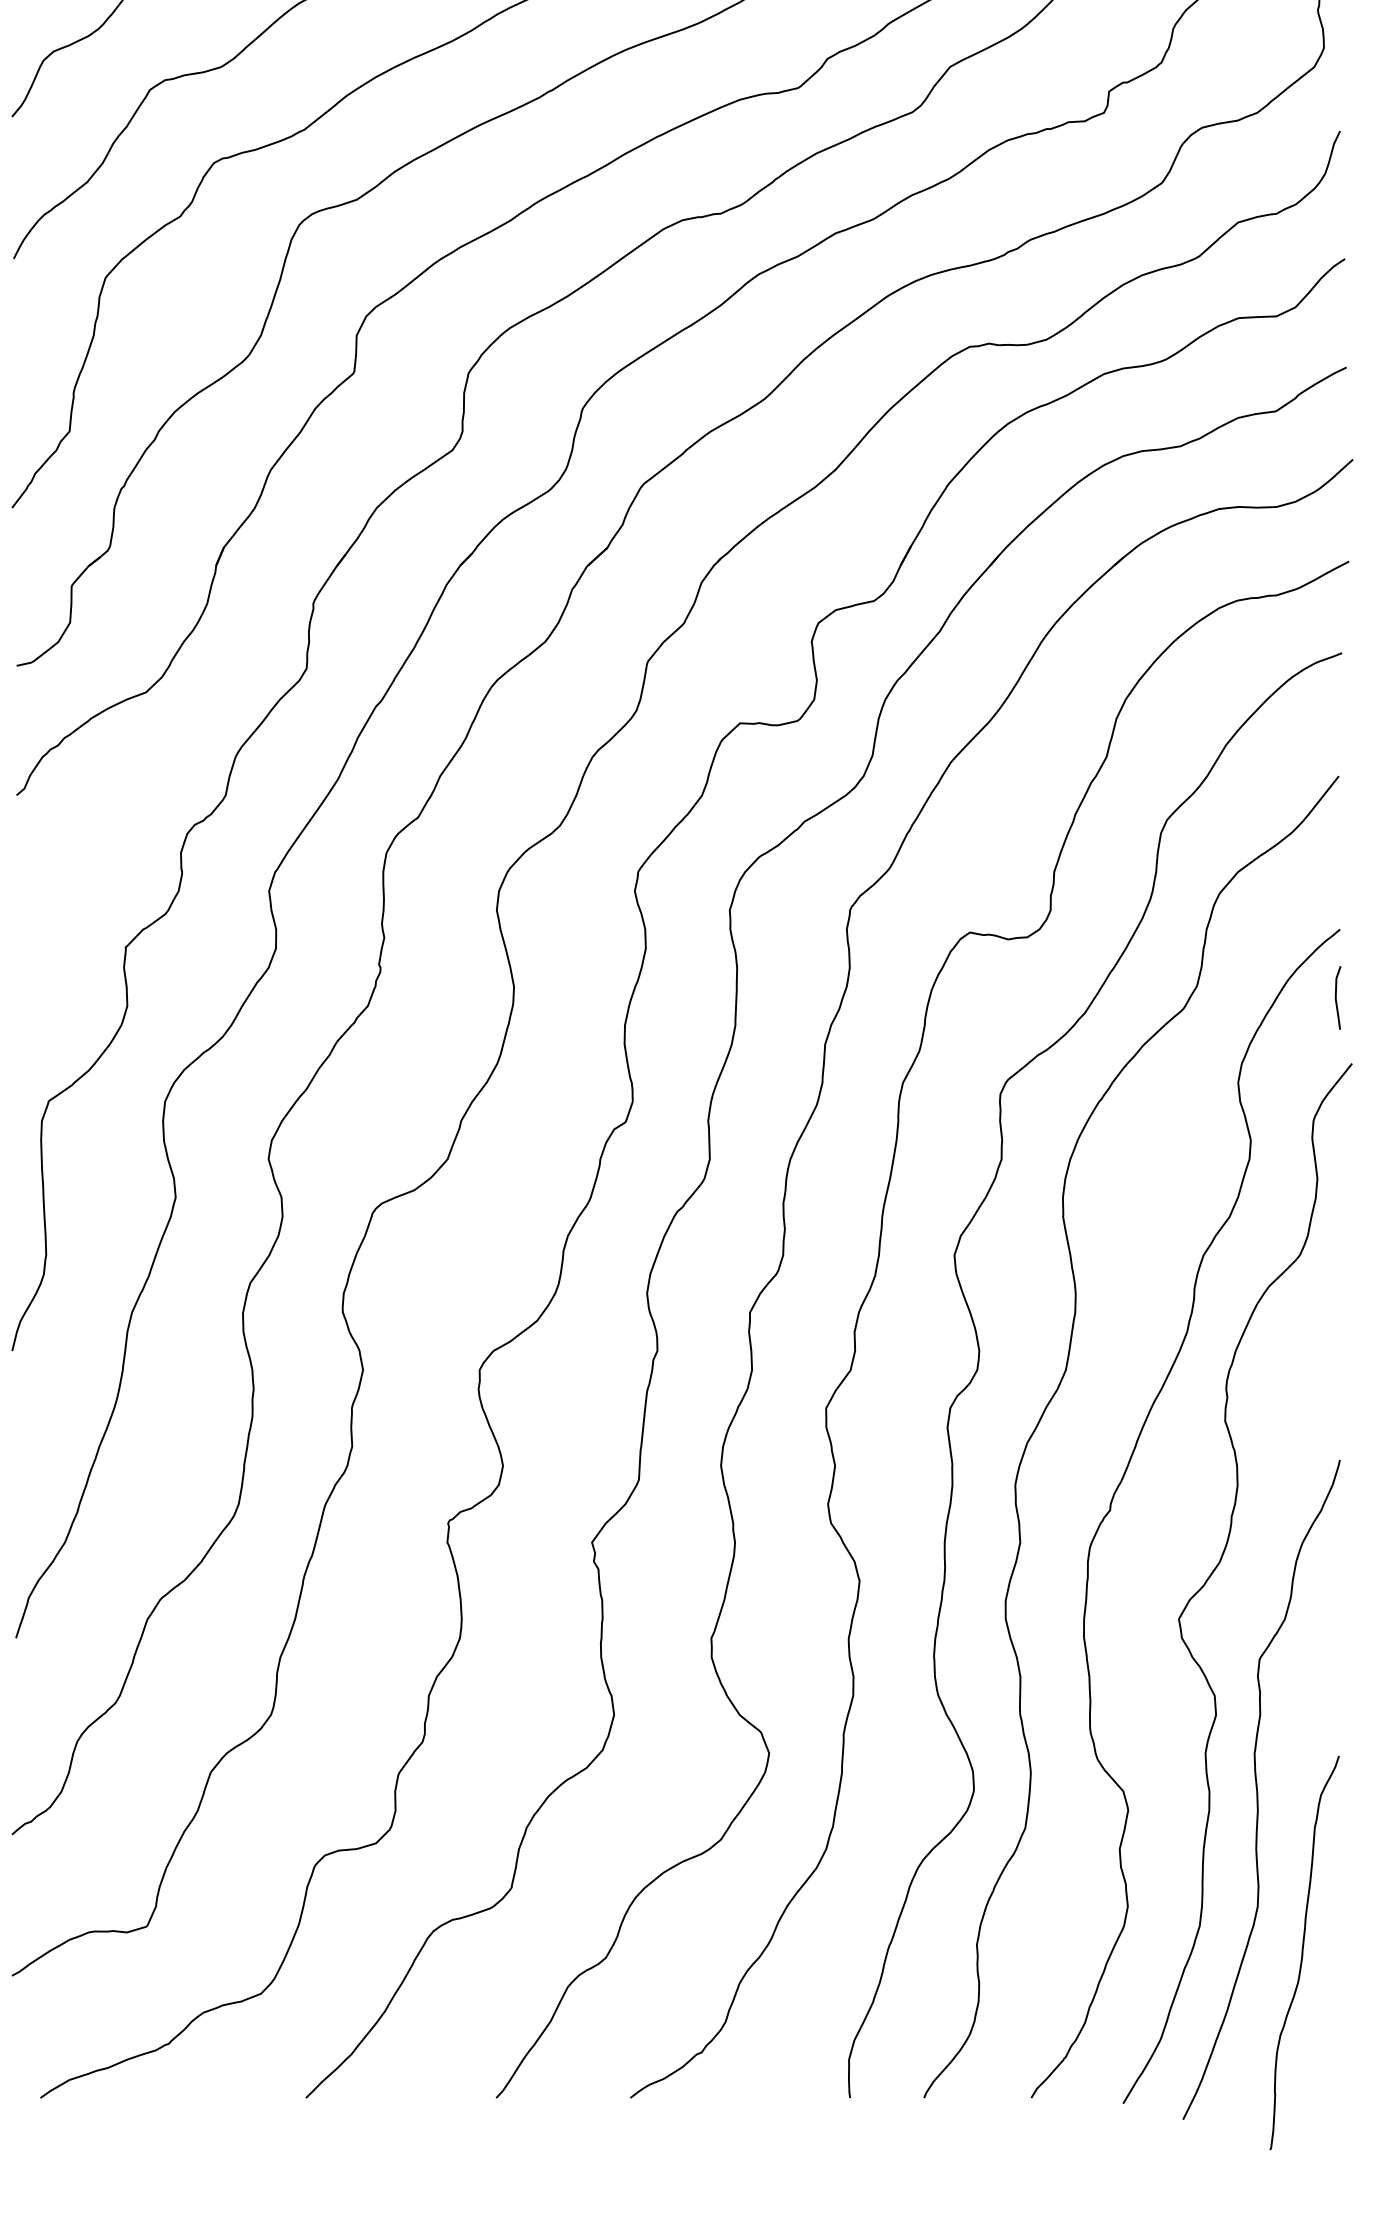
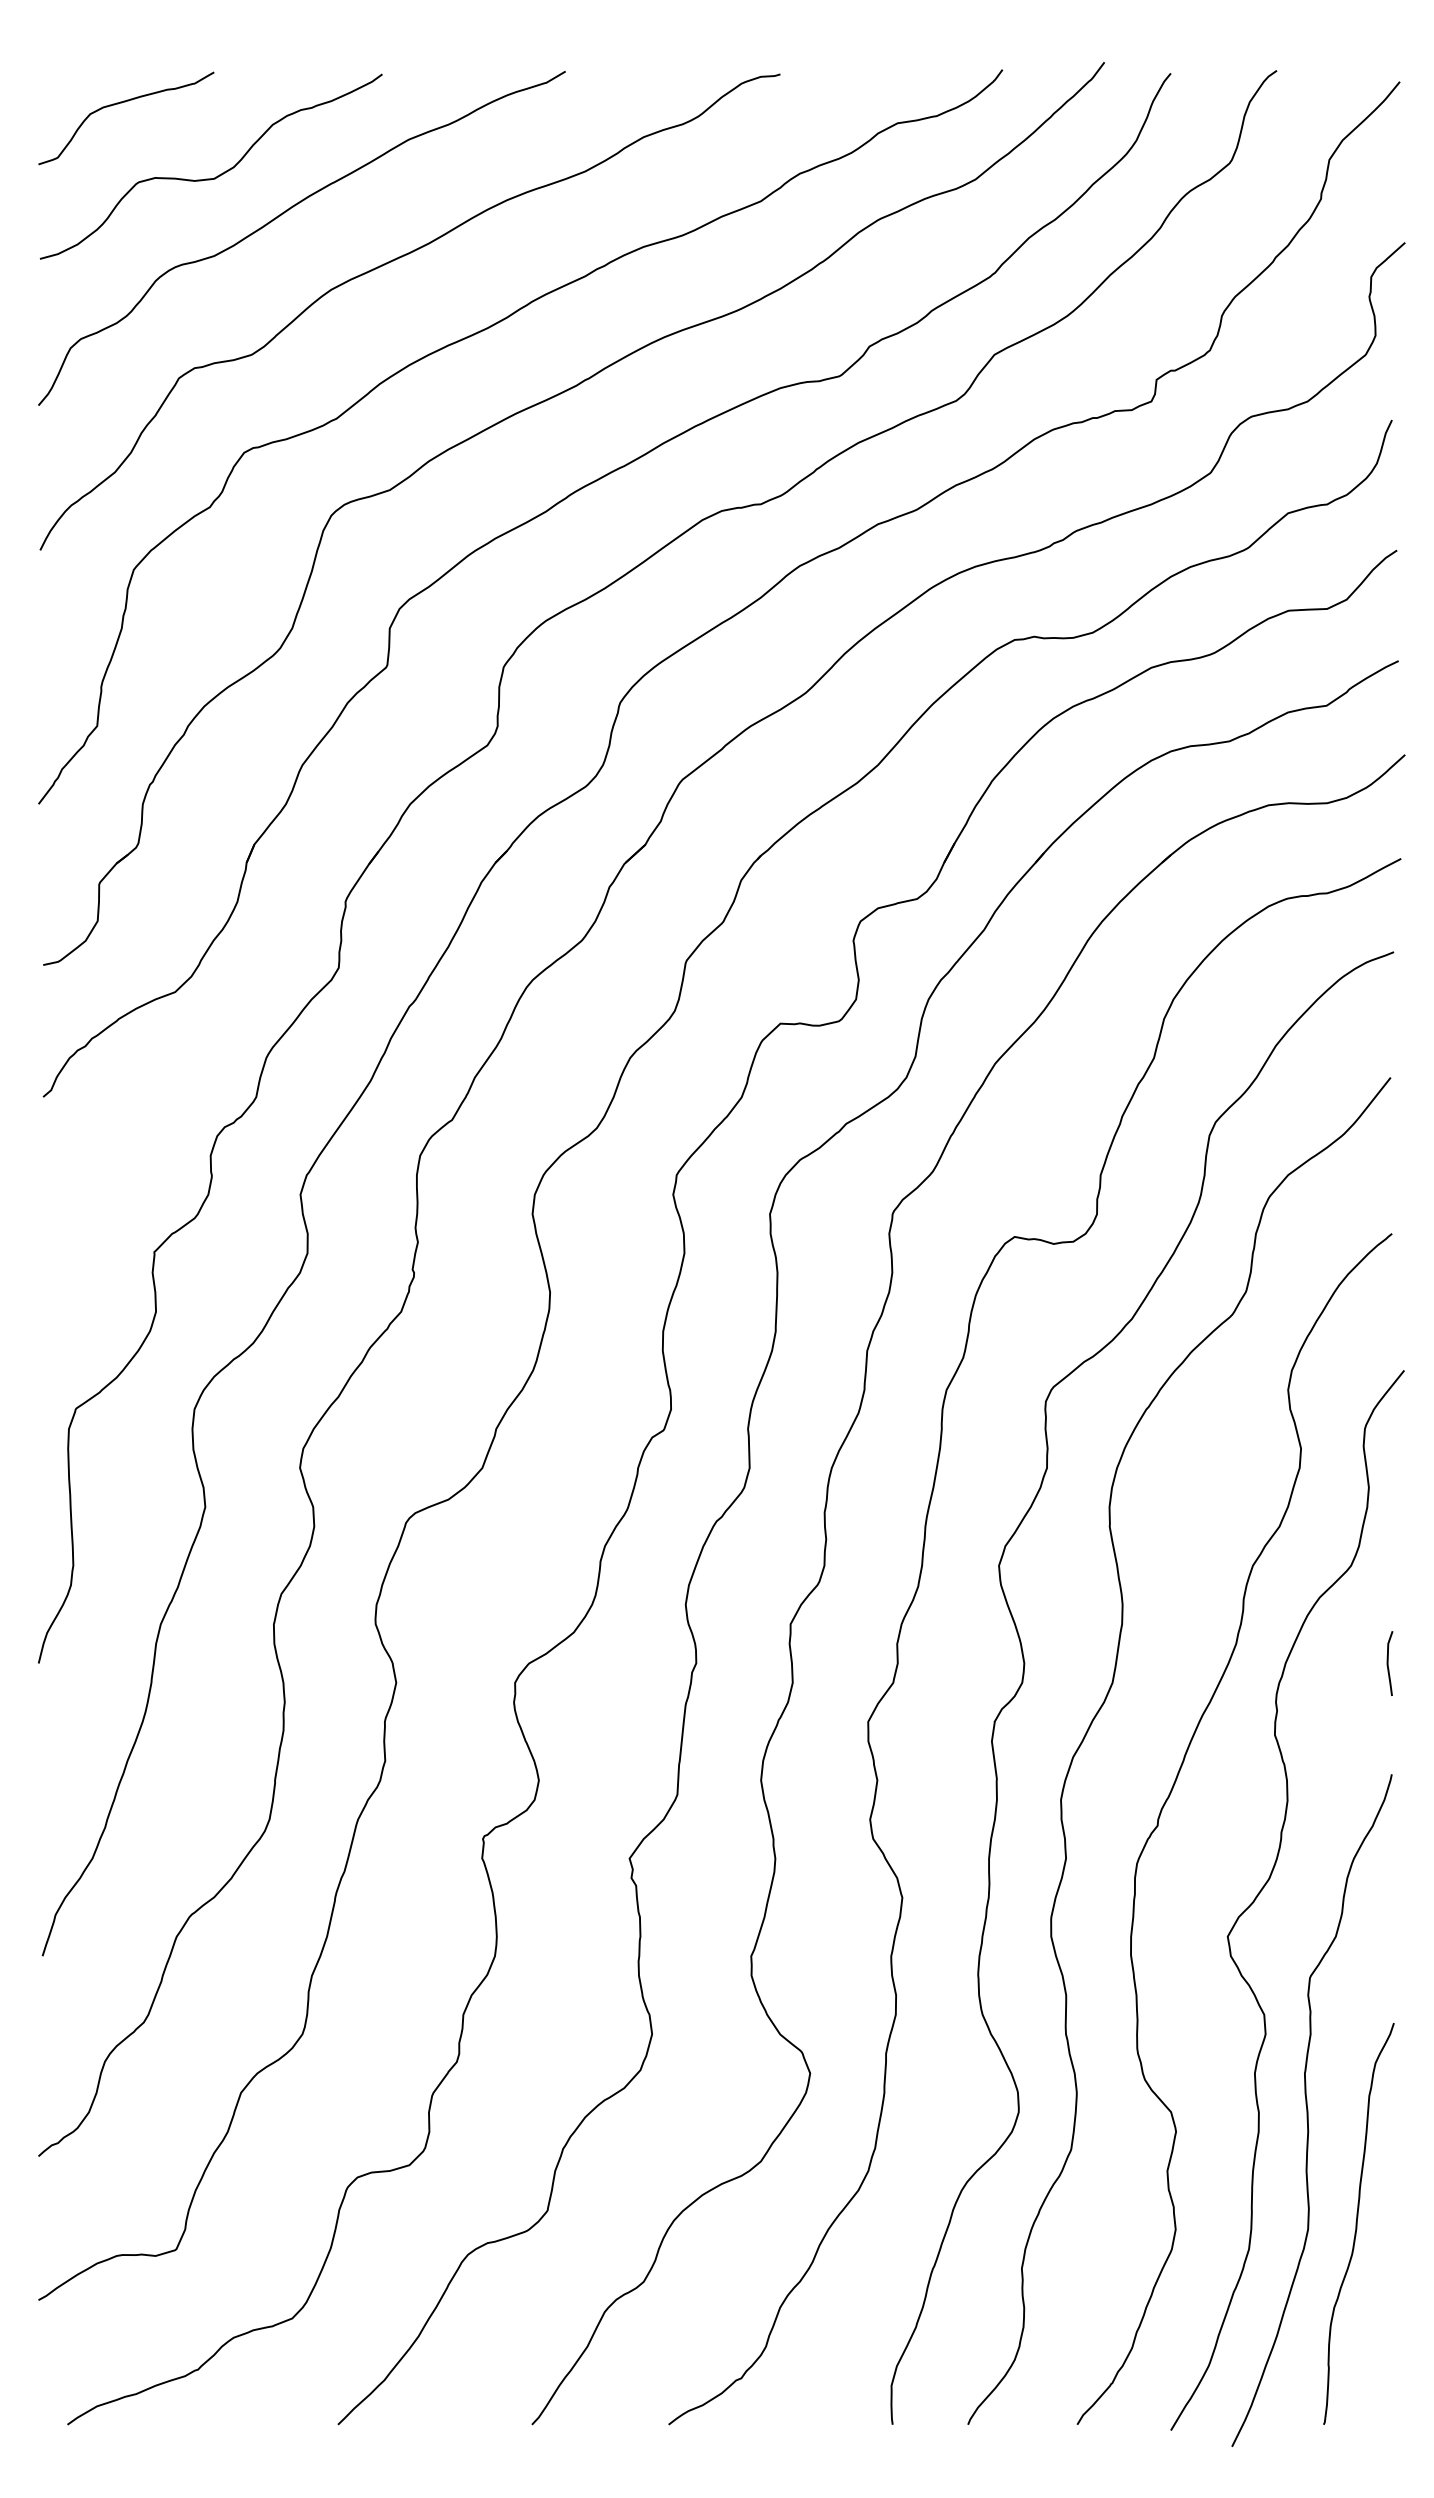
curve: (1336, 997) -> (1388, 1663), moved
curve: (1303, 1952) -> (1357, 2223), moved

